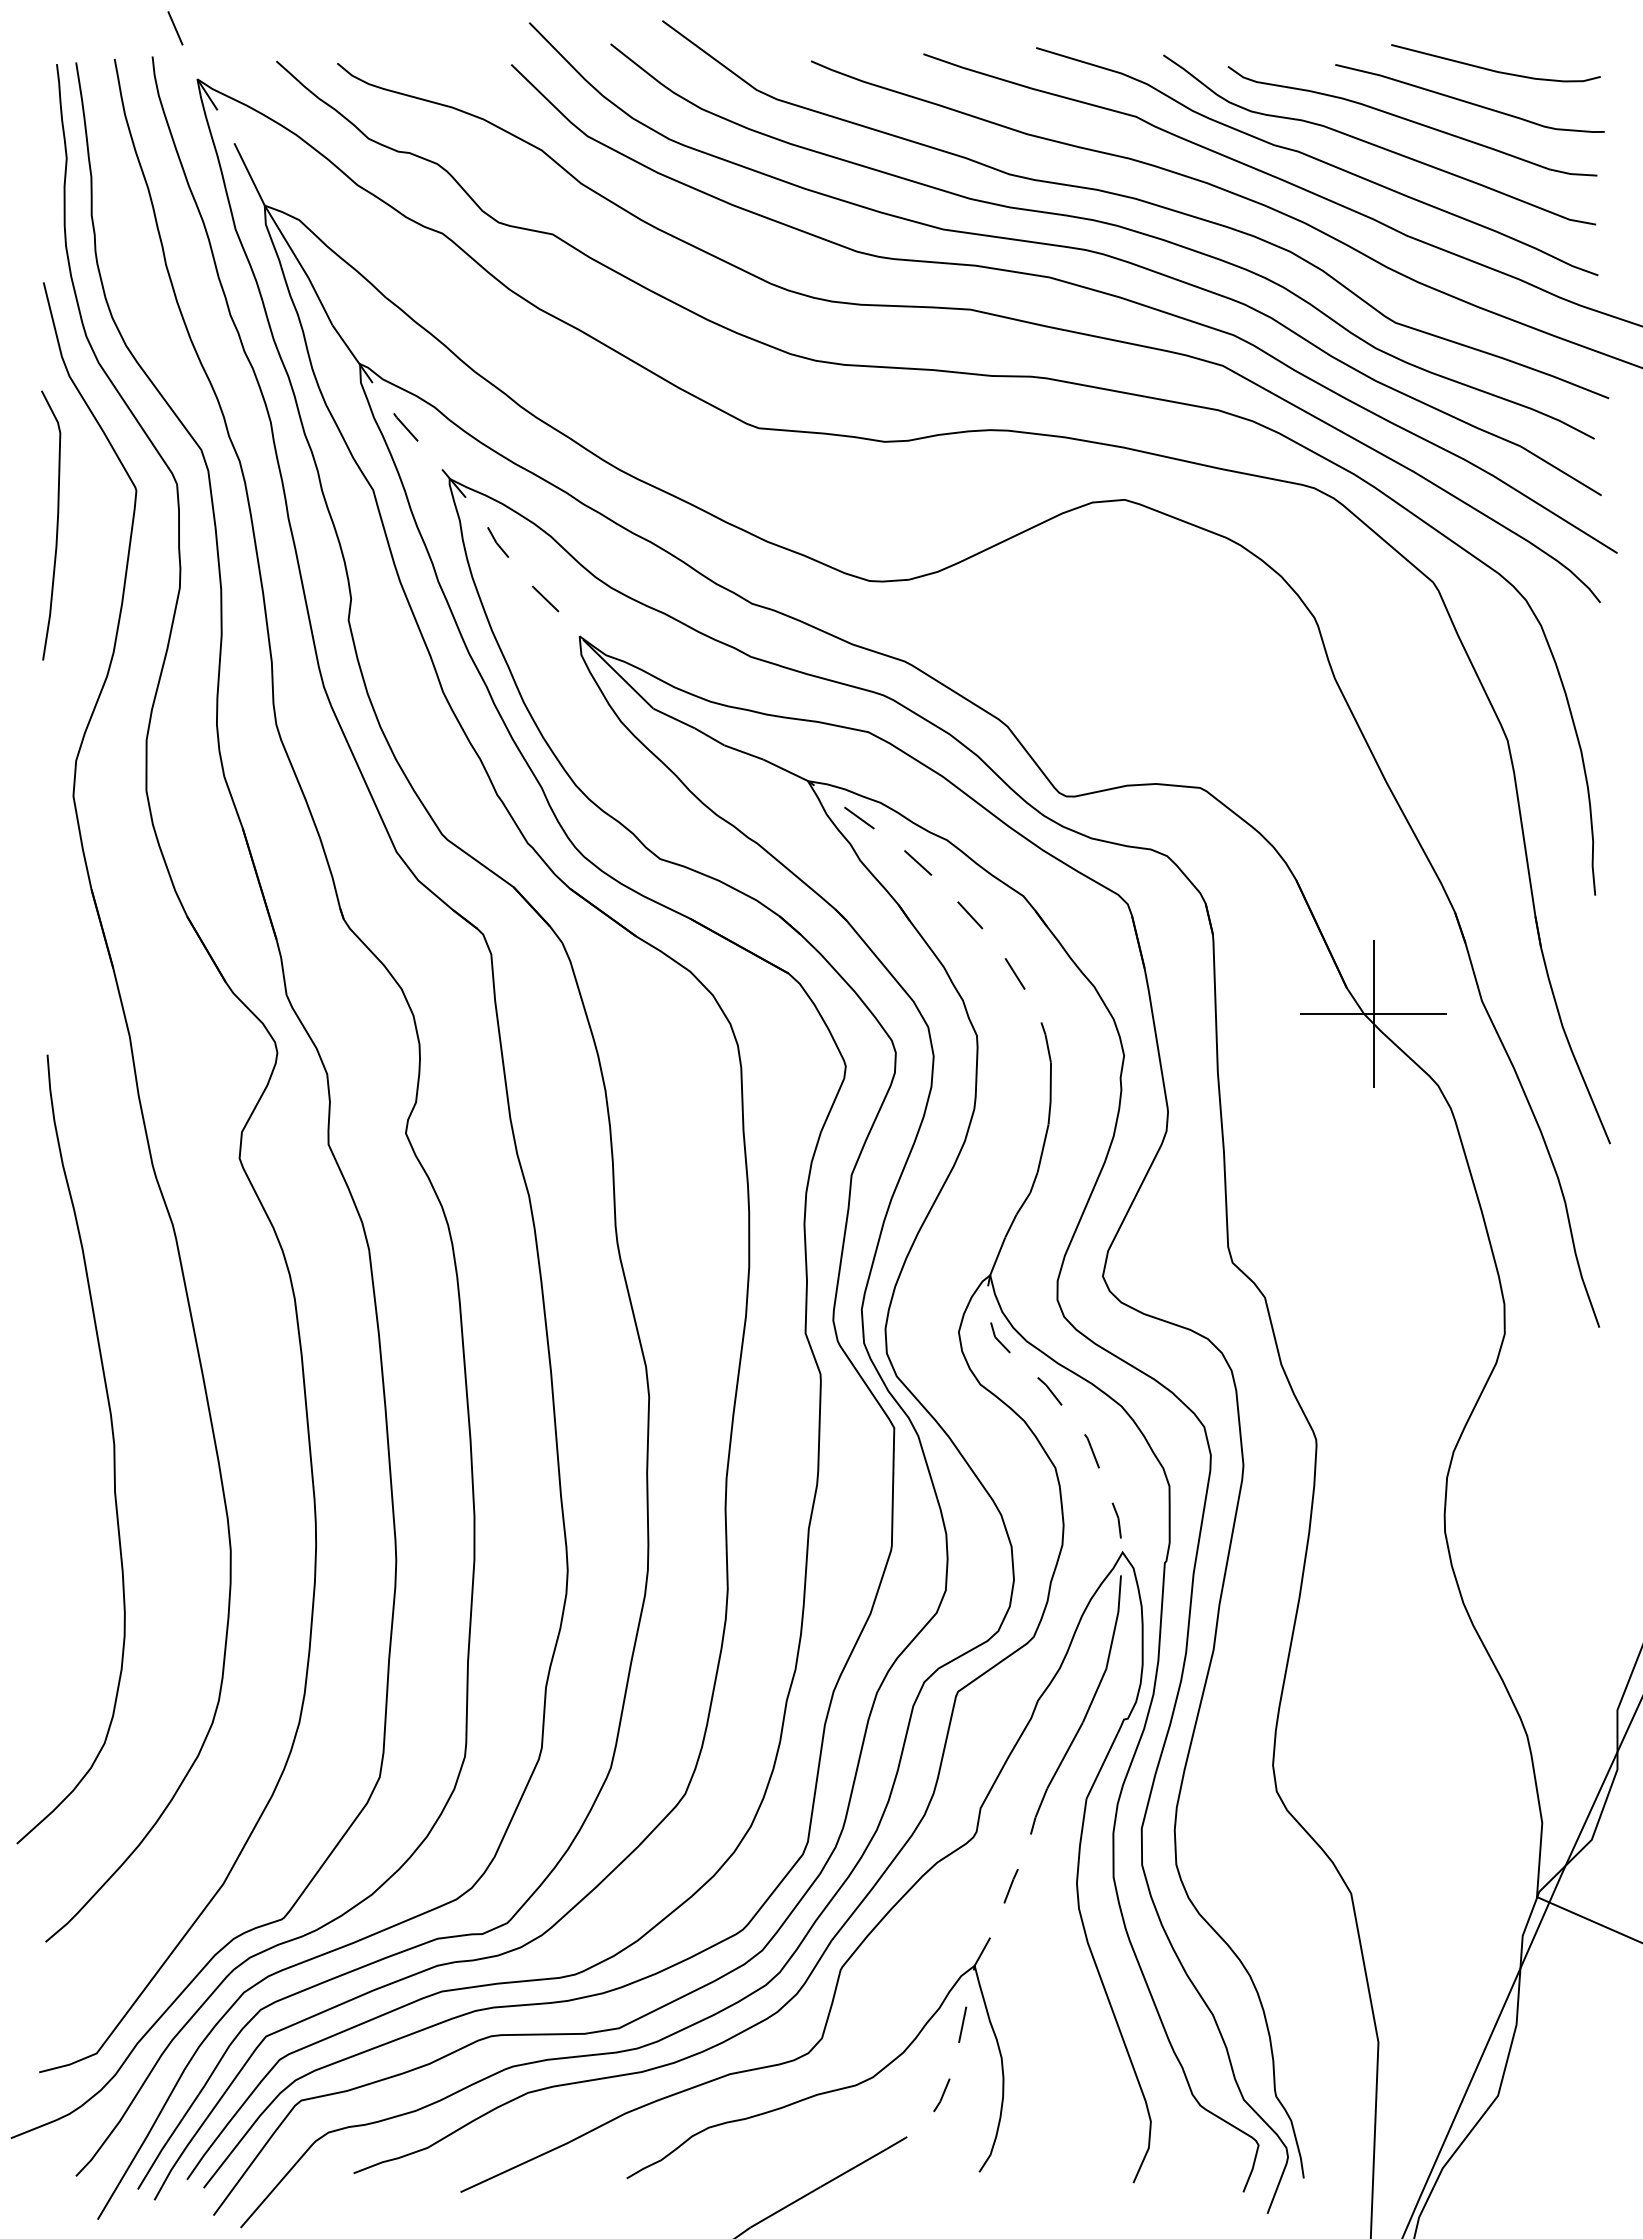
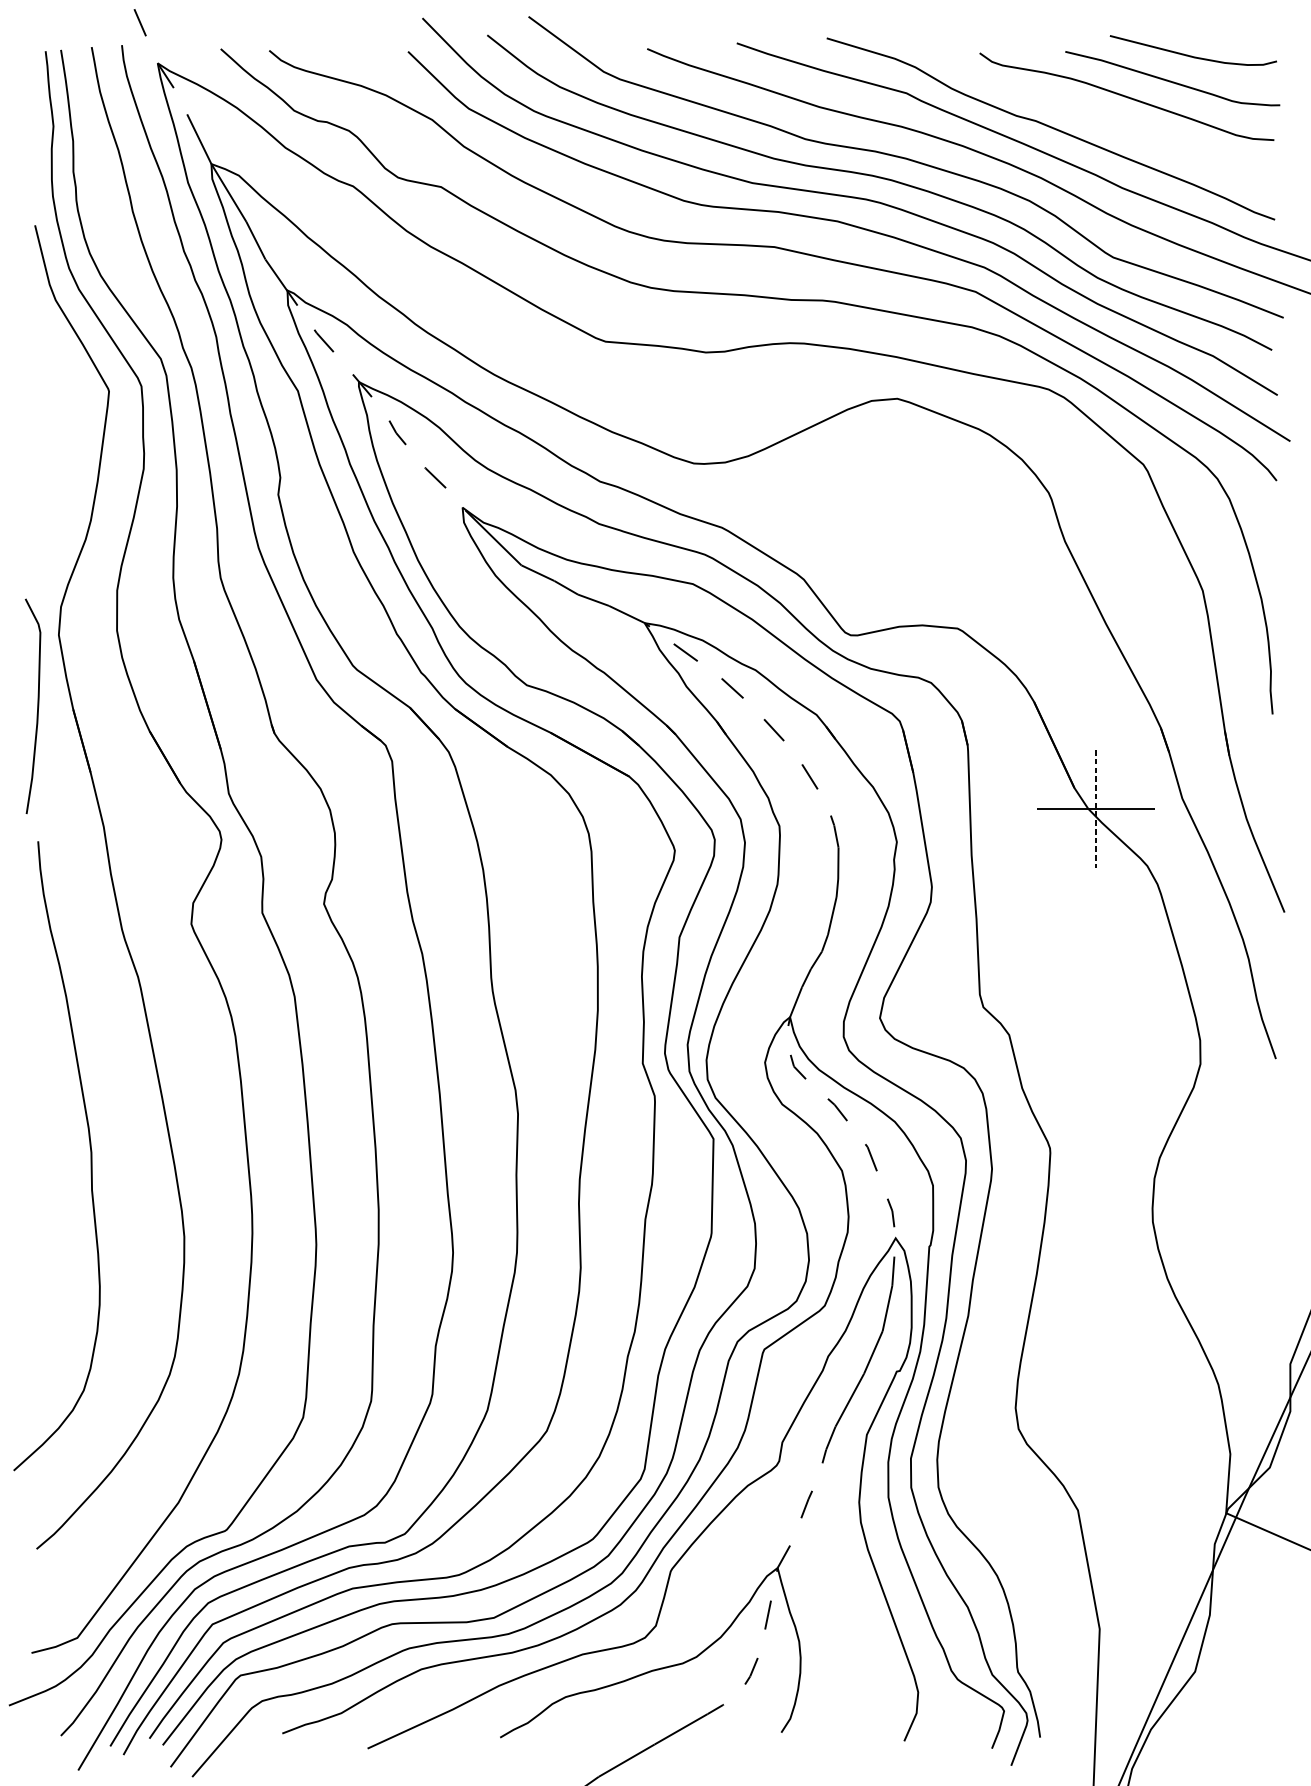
curve: (1376, 144) -> (1098, 115), removed
curve: (56, 525) -> (37, 706), moved
line: (1373, 1014) -> (1095, 809), solid -> dashed

